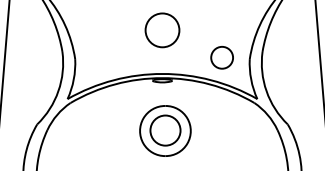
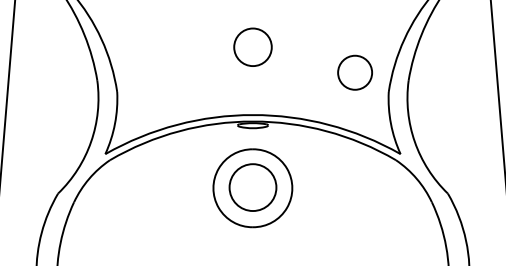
circle: (162, 30) -> (253, 47), size x0.71
circle: (221, 57) -> (354, 72), moved
part: (165, 130) -> (253, 187), moved

